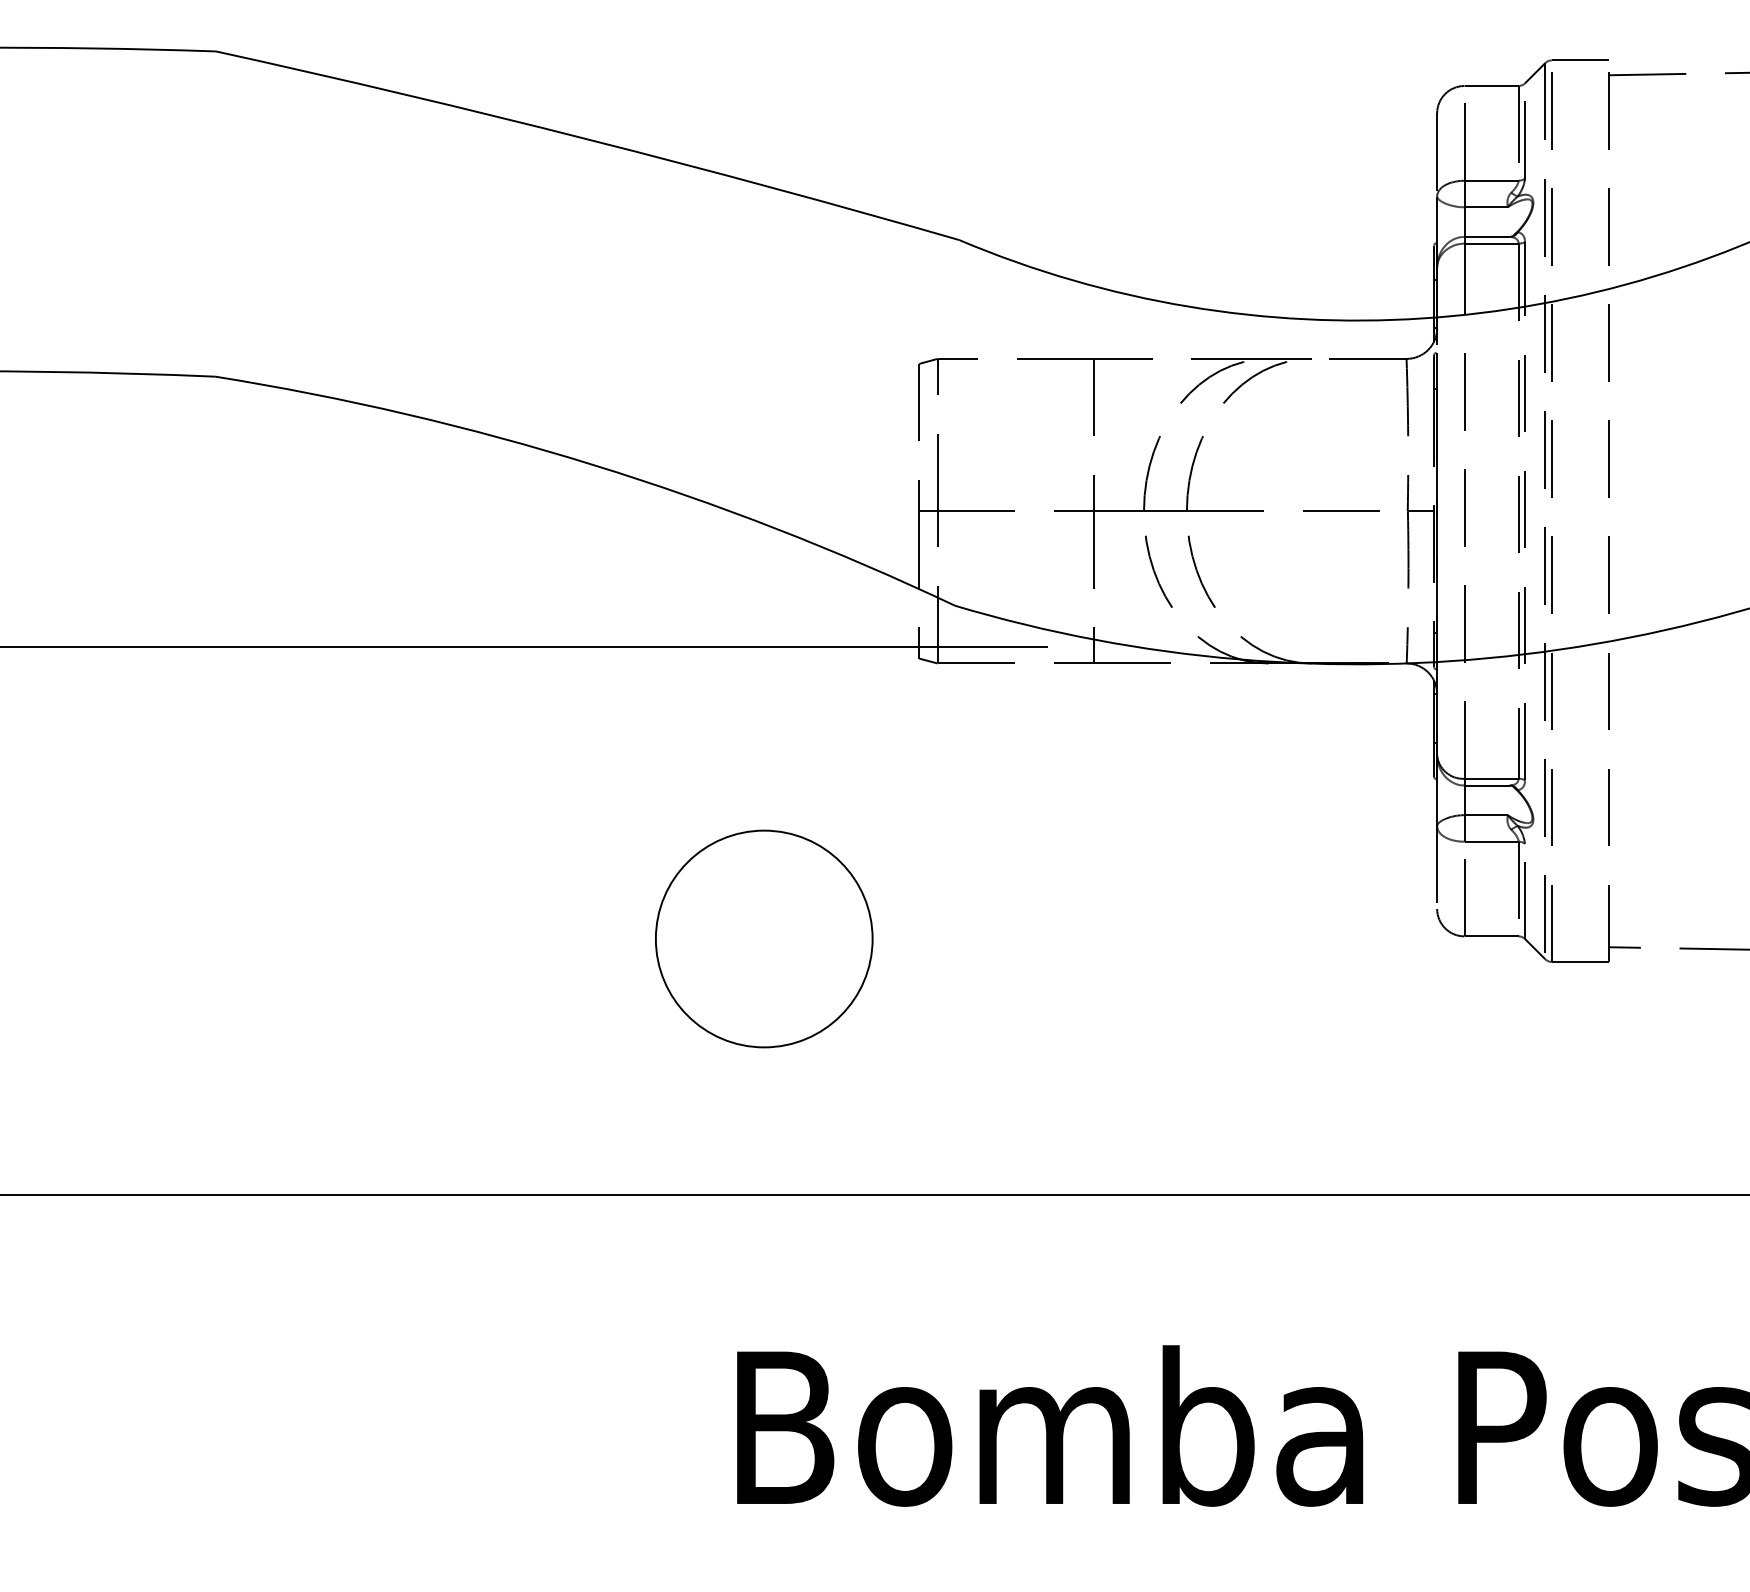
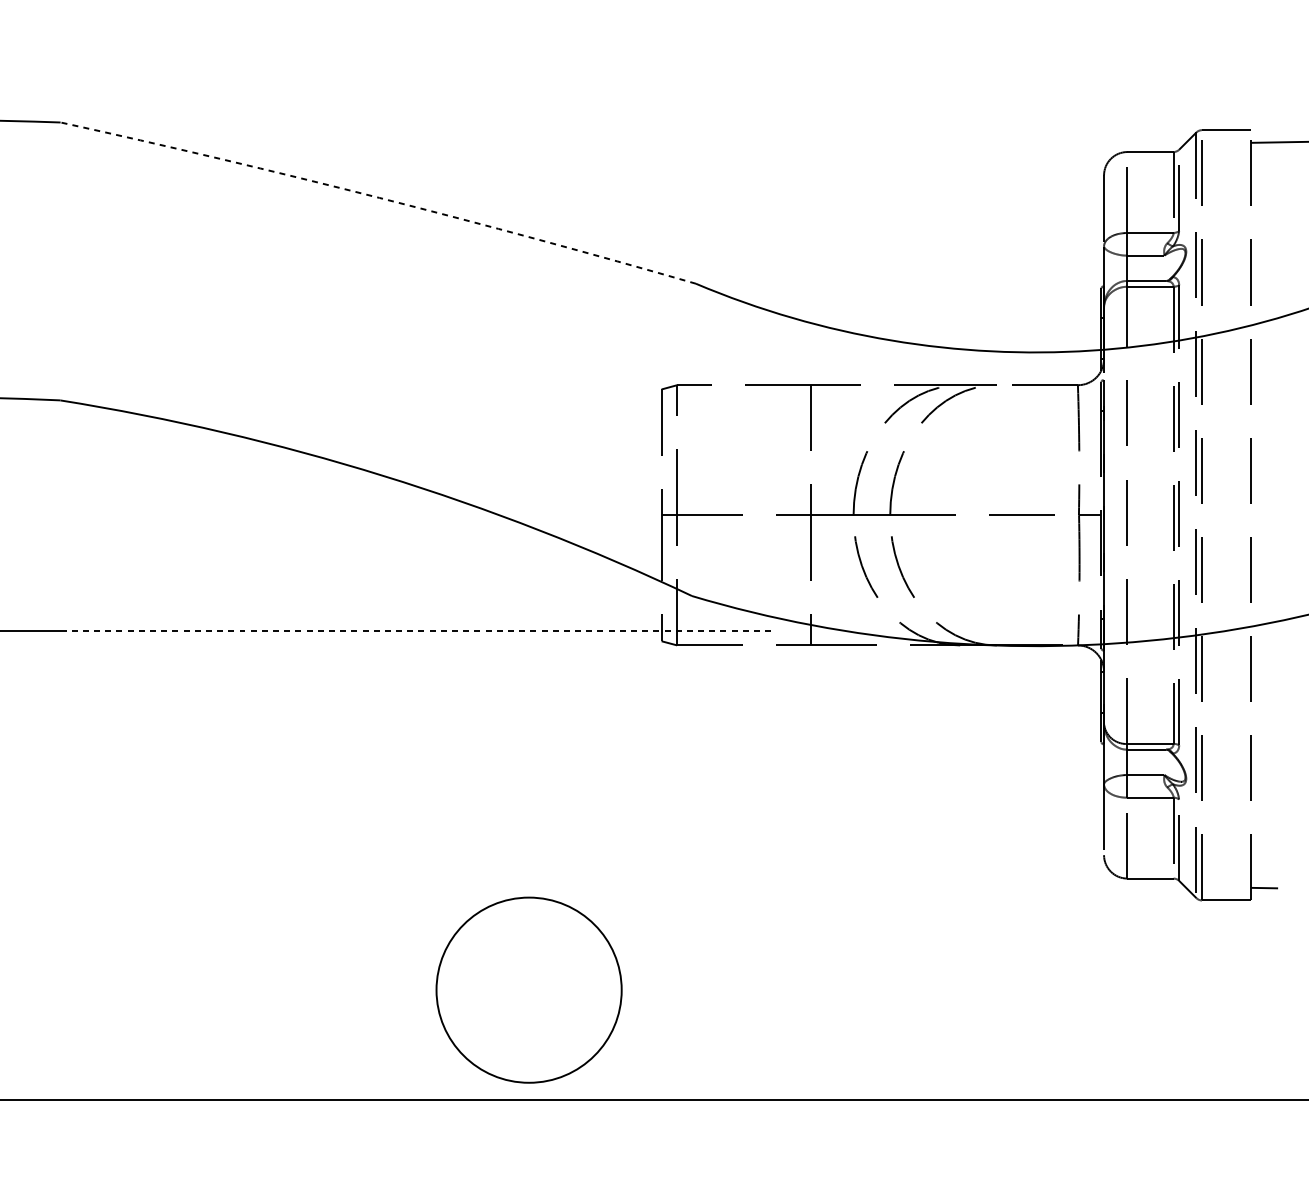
arc: (589, 139) -> (379, 197), solid -> dashed
line: (632, 647) -> (416, 631), solid -> dashed
circle: (764, 938) -> (529, 989), moved

